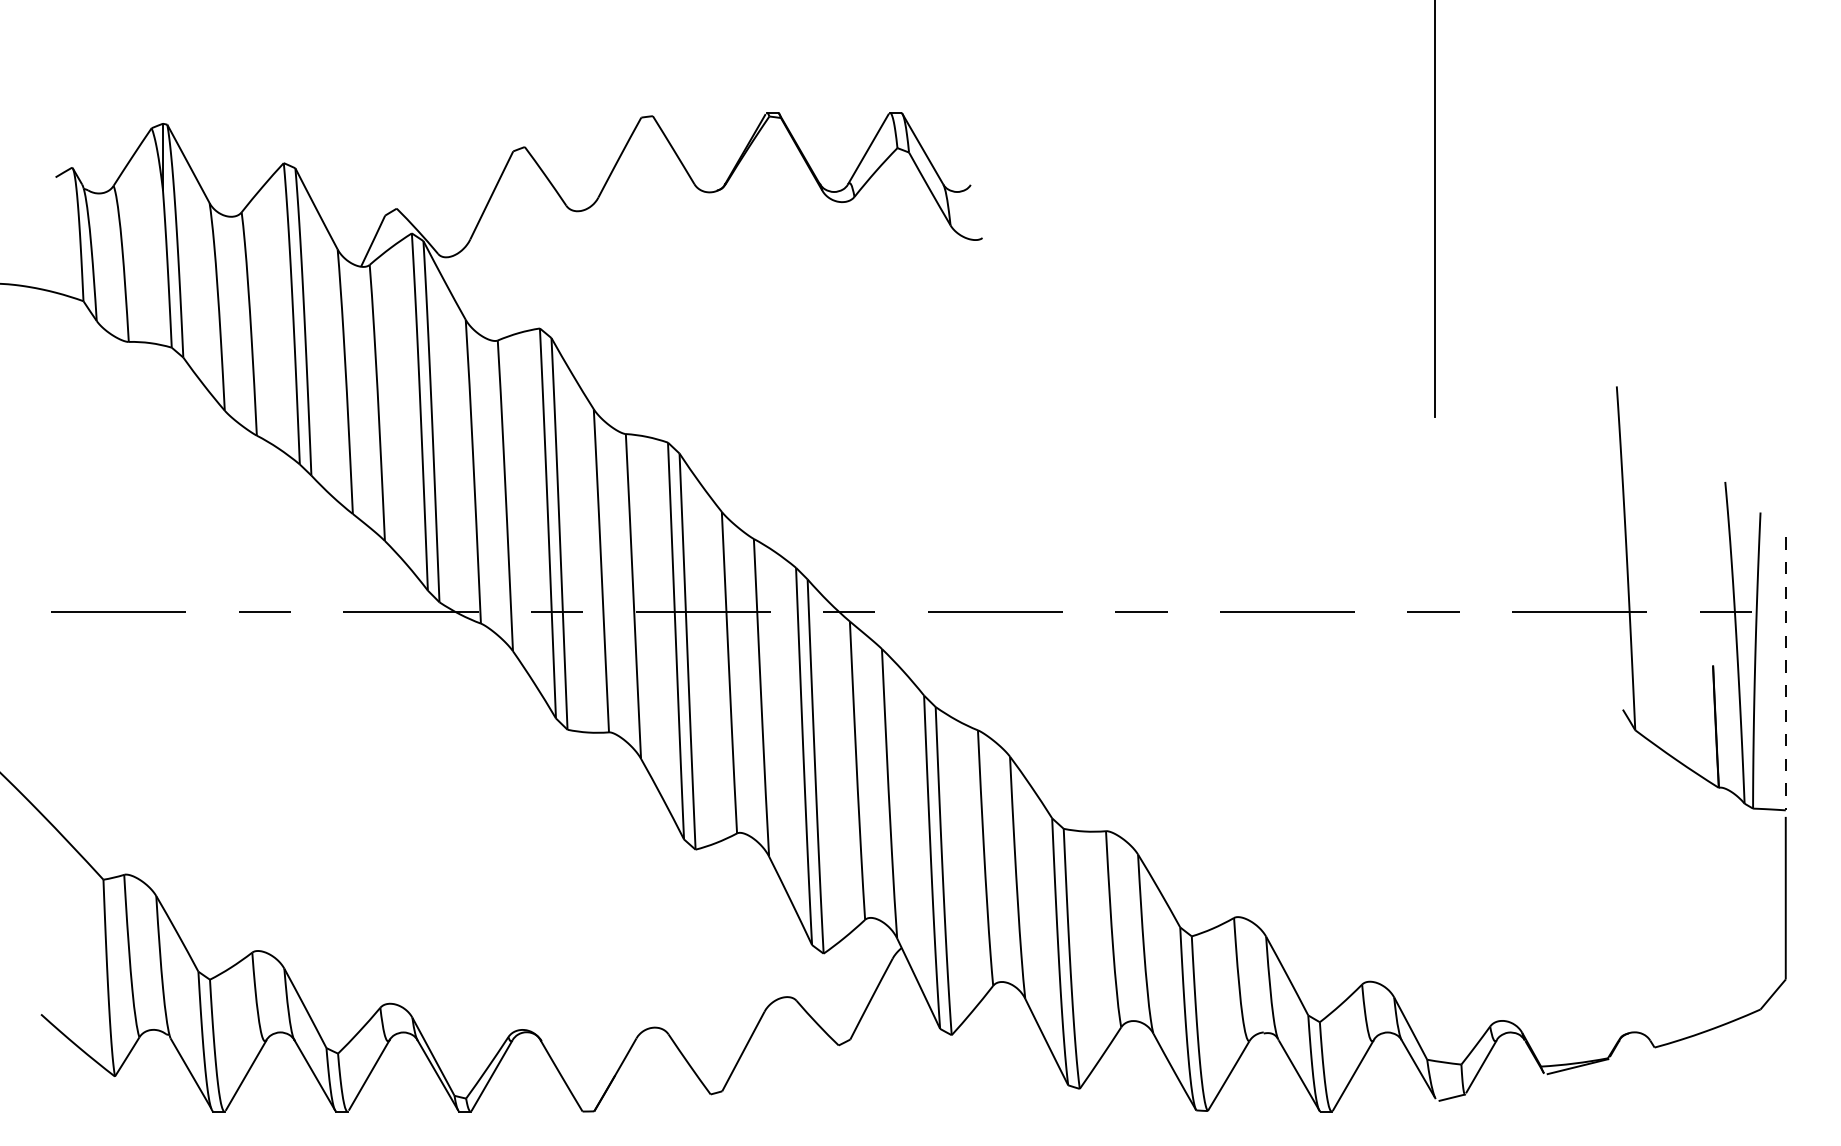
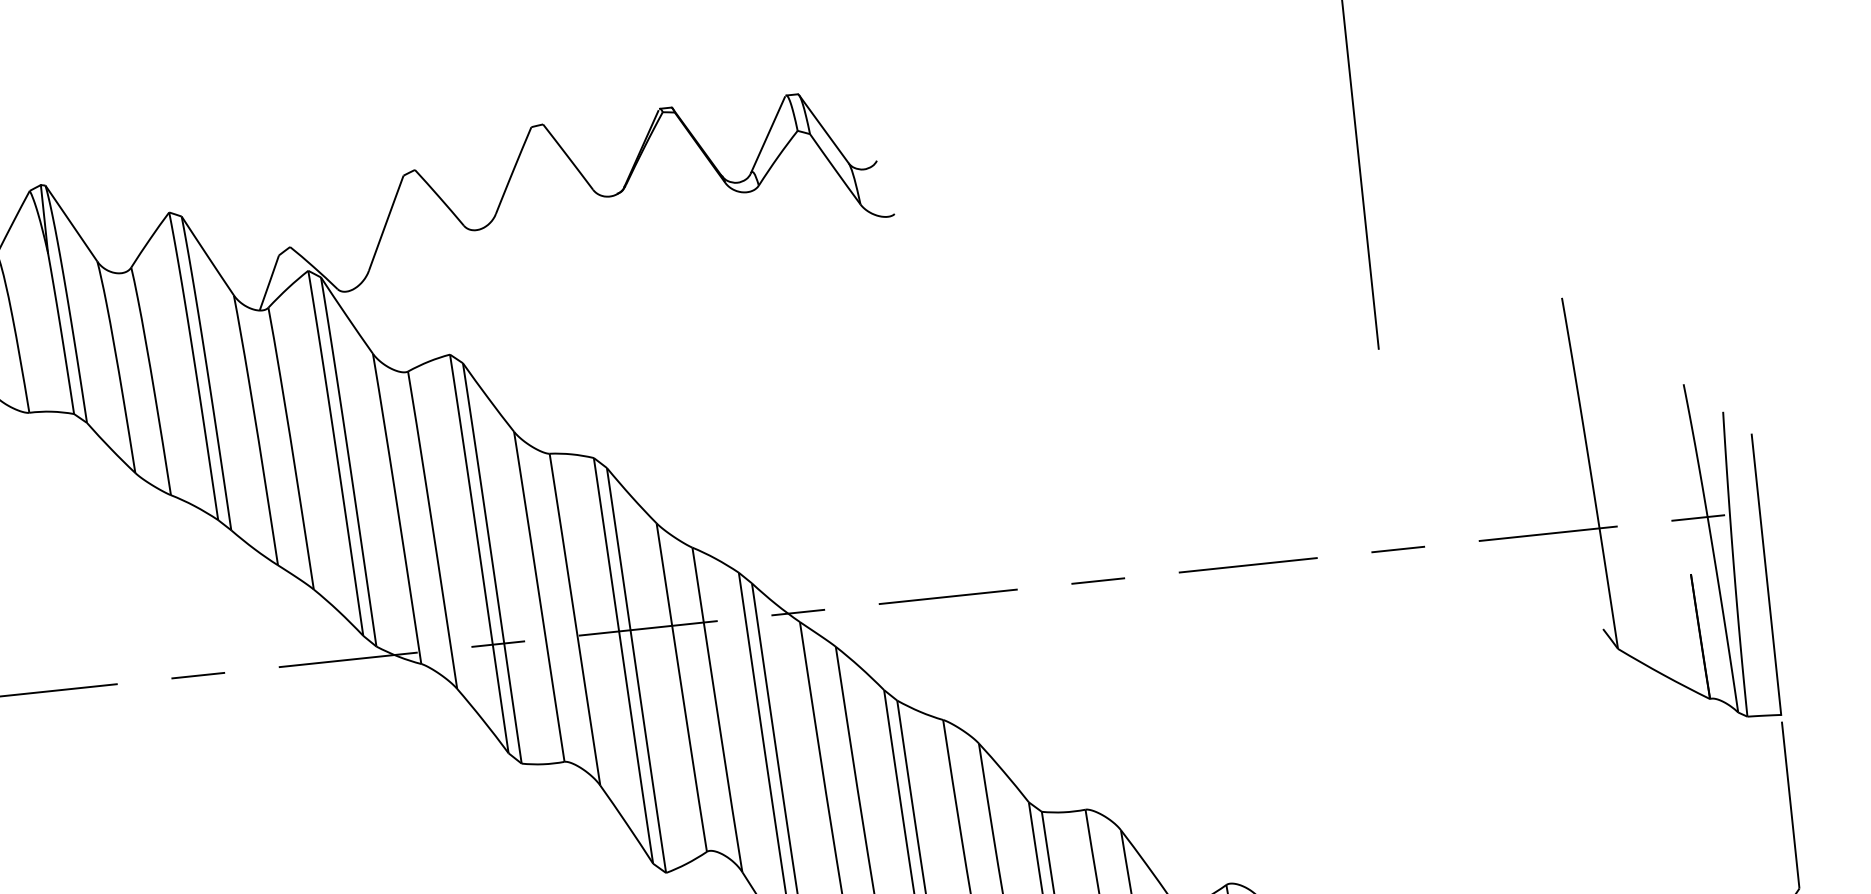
line: (1785, 673) -> (1766, 574), dashed -> solid

